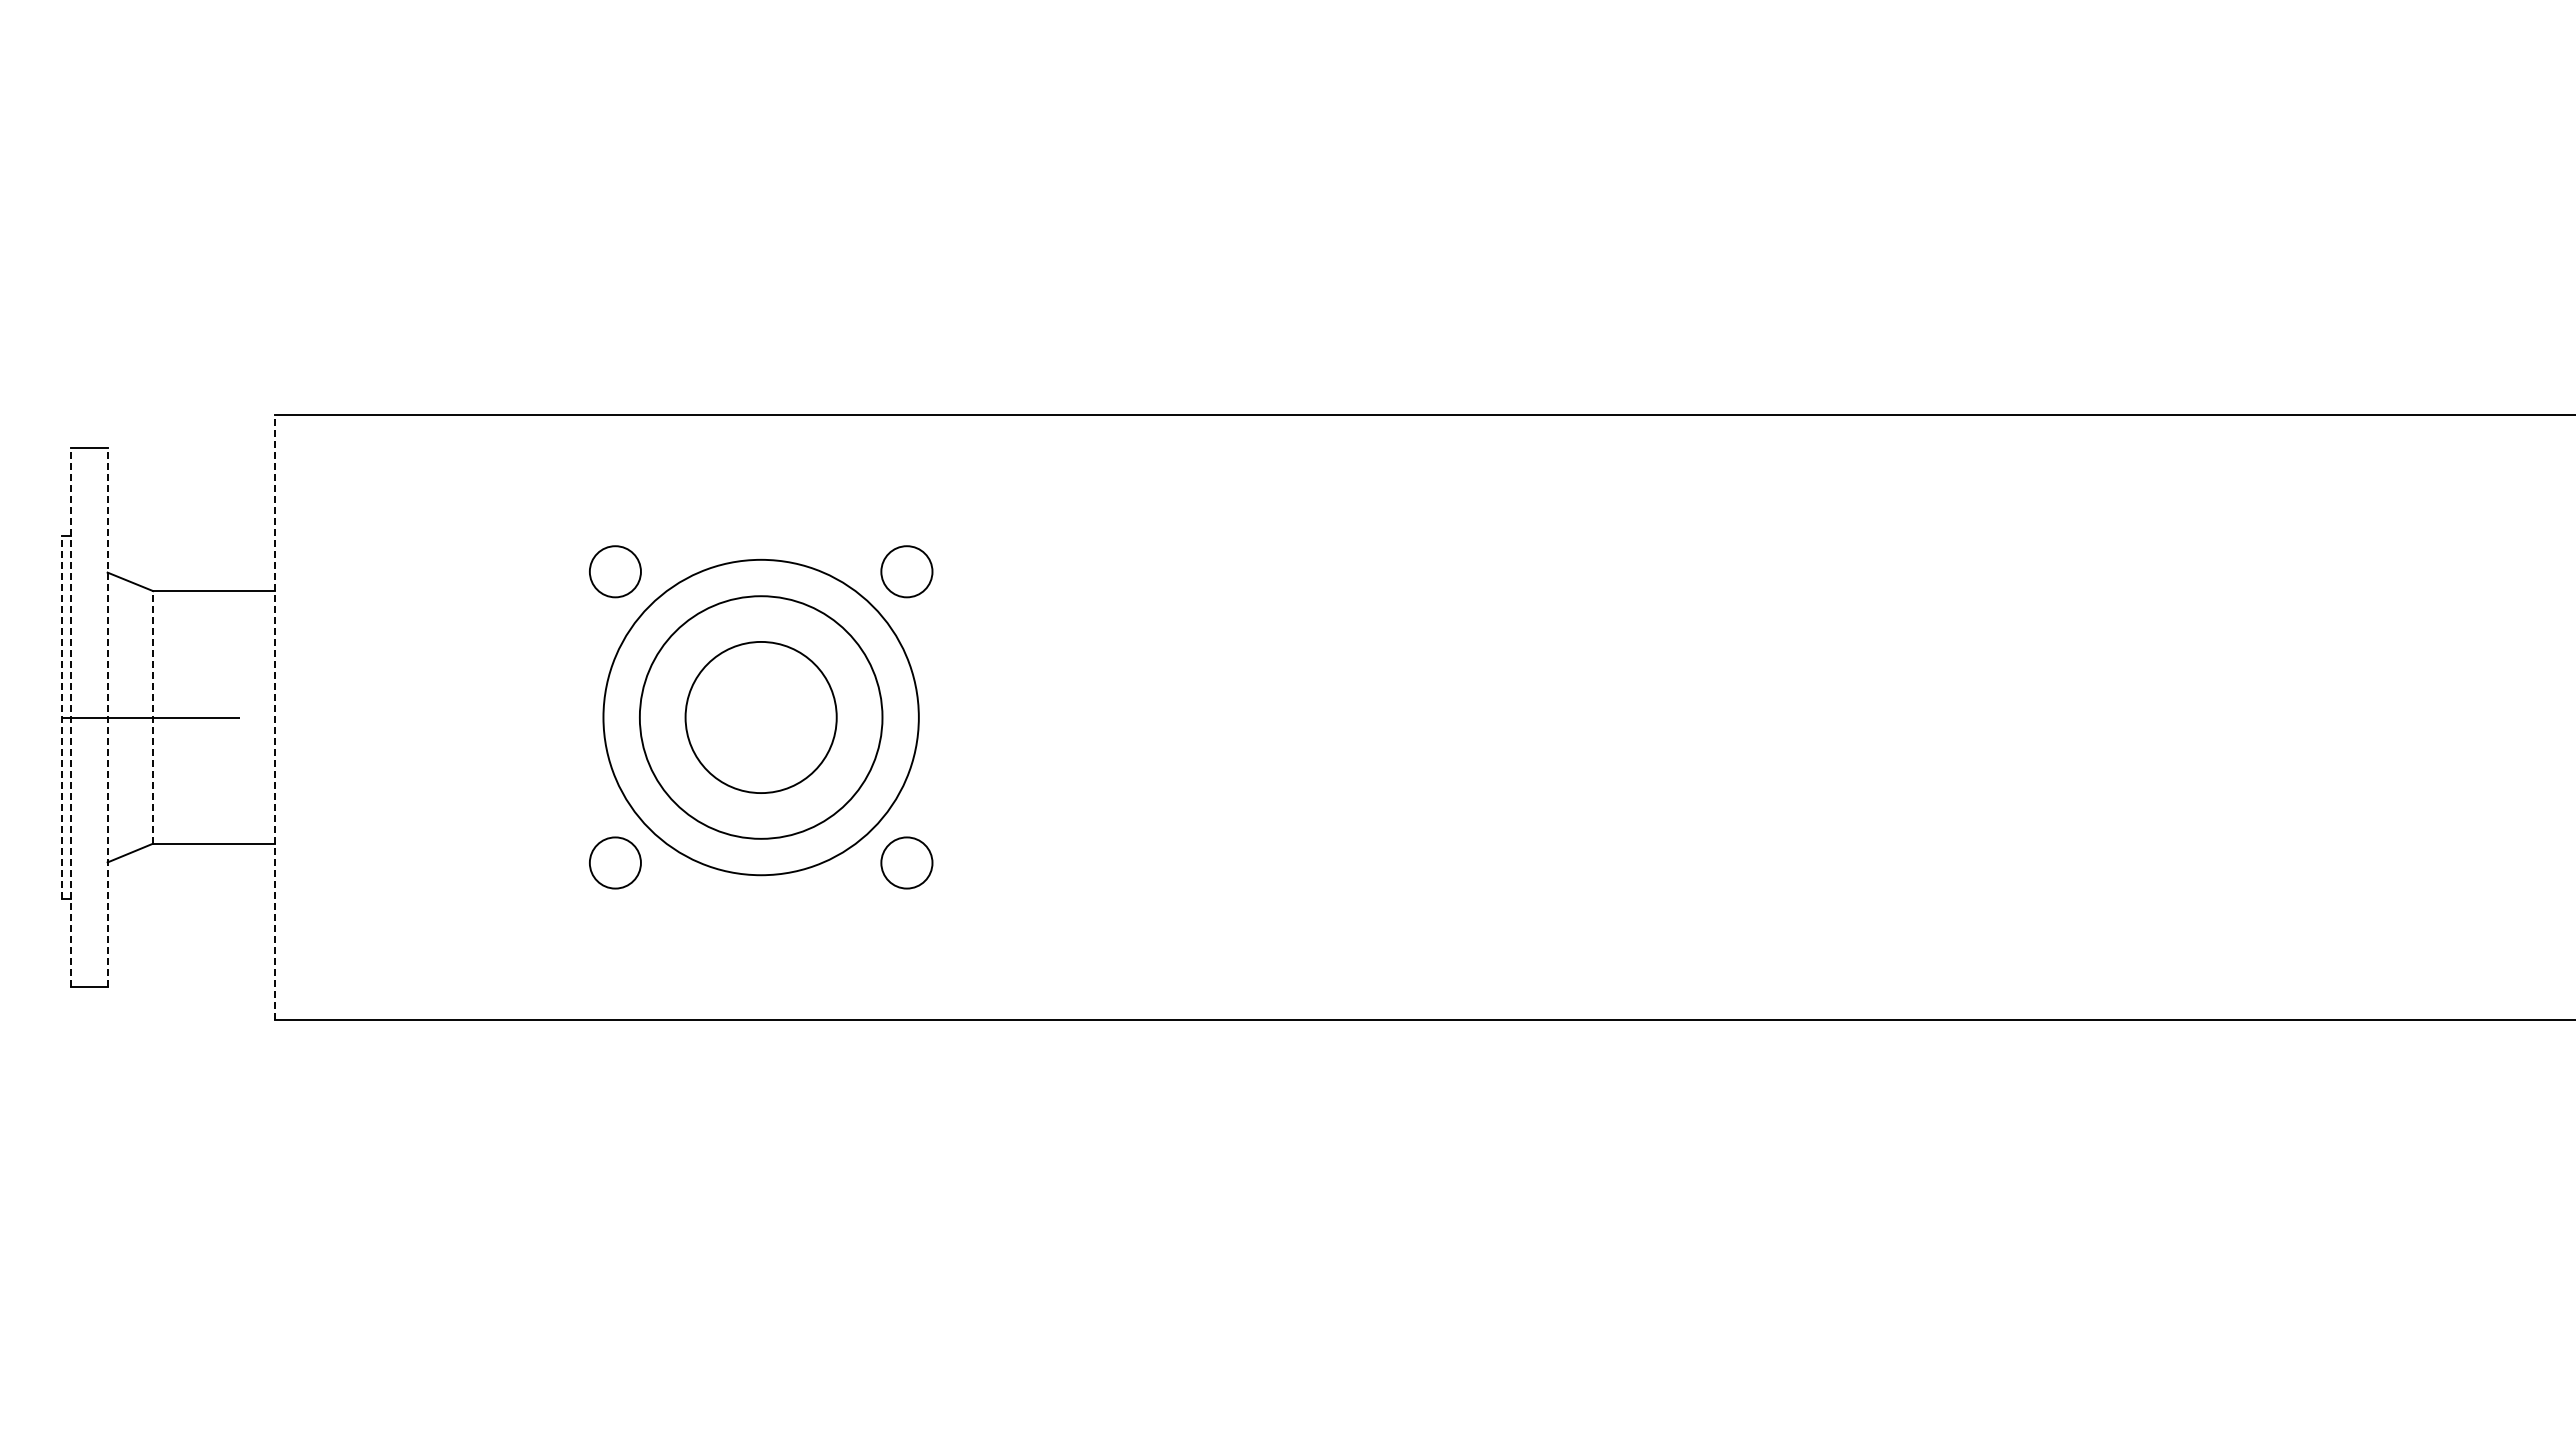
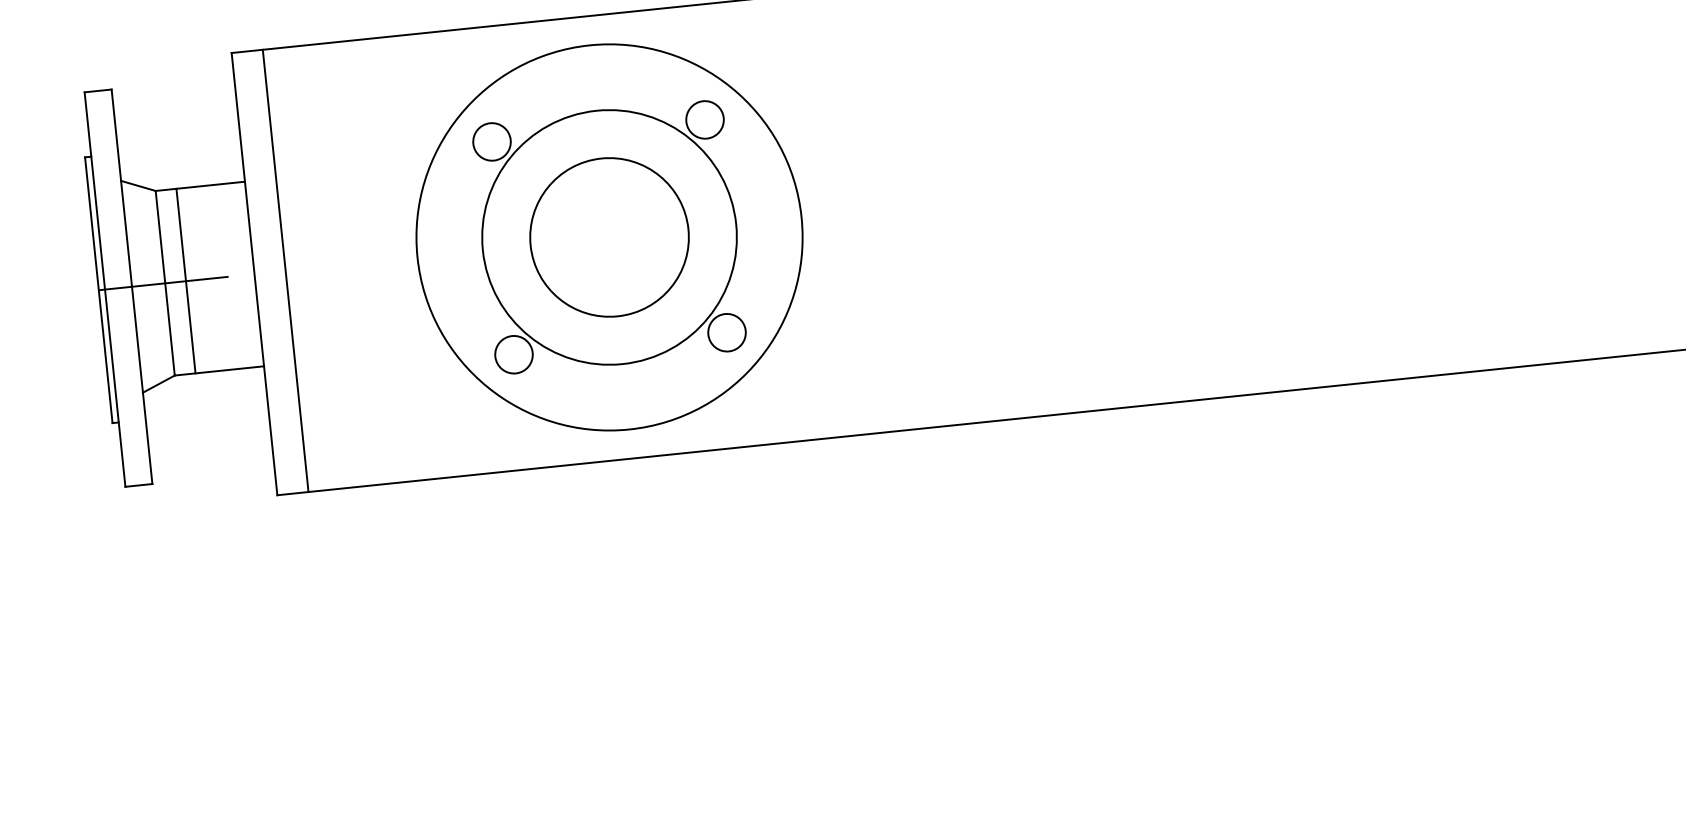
line: (153, 716) -> (165, 282), dashed -> solid
line: (62, 717) -> (99, 290), dashed -> solid
line: (70, 717) -> (104, 289), dashed -> solid
line: (107, 717) -> (131, 286), dashed -> solid
line: (181, 717) -> (185, 281), added
line: (275, 717) -> (254, 274), dashed -> solid
line: (317, 717) -> (285, 270), added
circle: (760, 717) -> (609, 237), size x1.43
circle: (761, 717) -> (609, 237), size x1.43
circle: (761, 717) -> (609, 237), size x1.67

